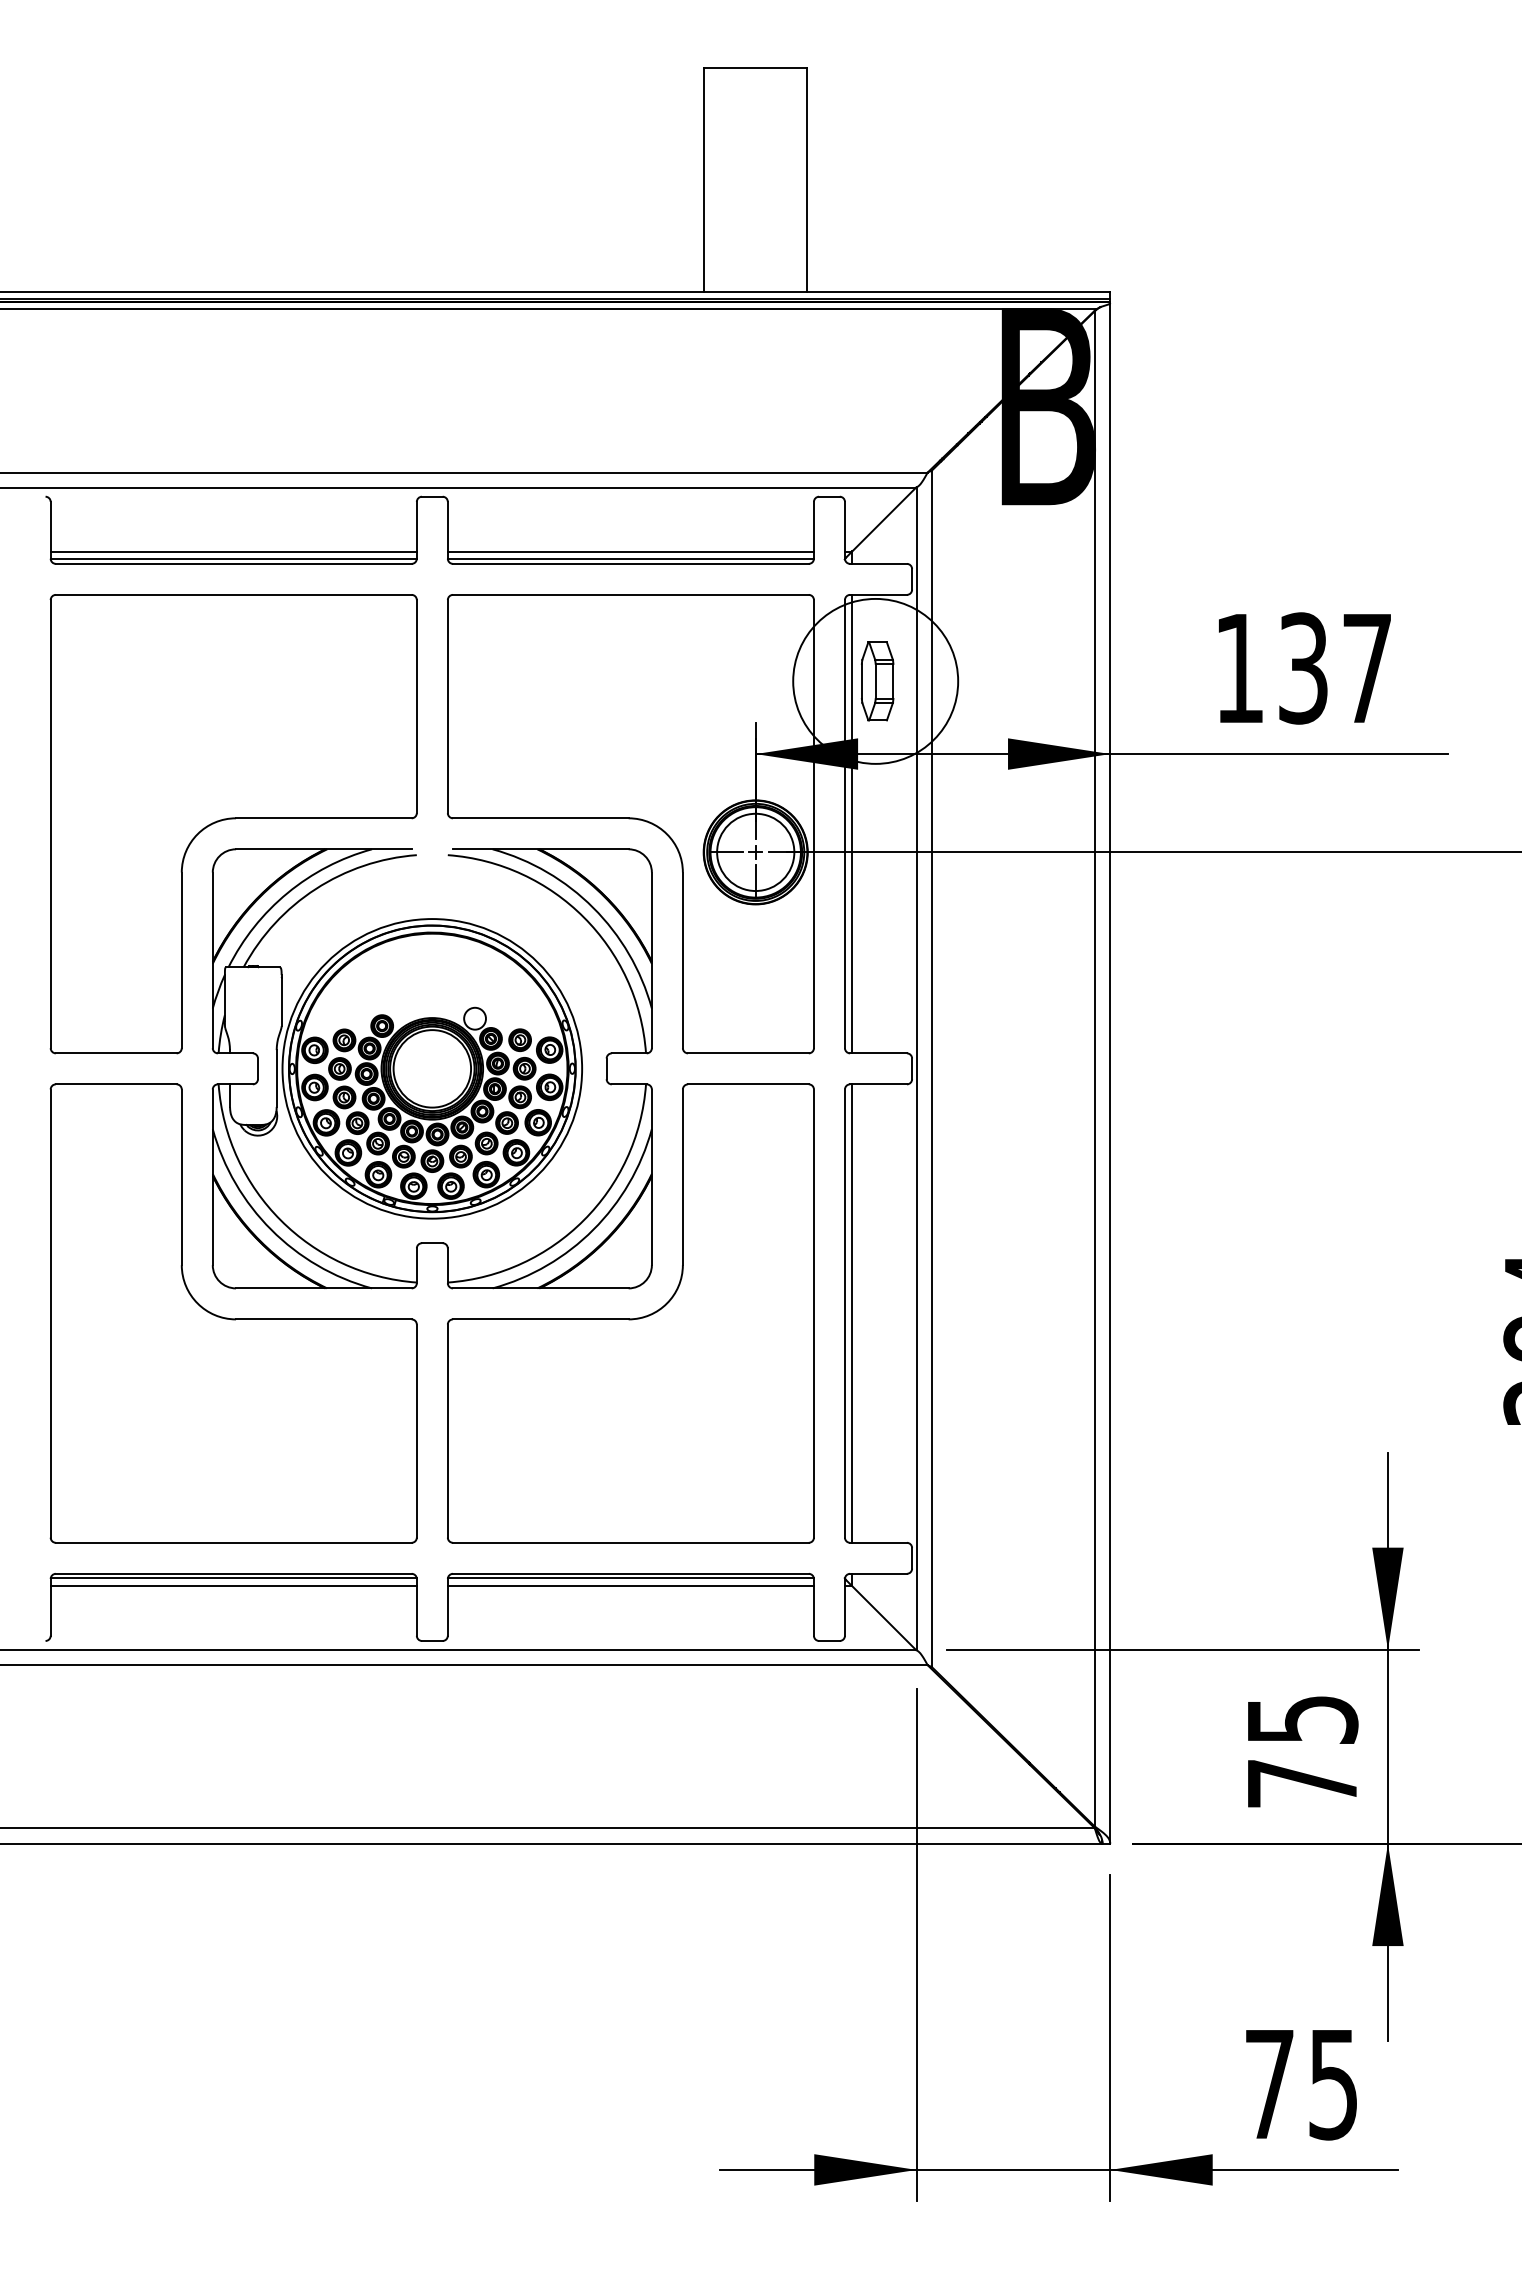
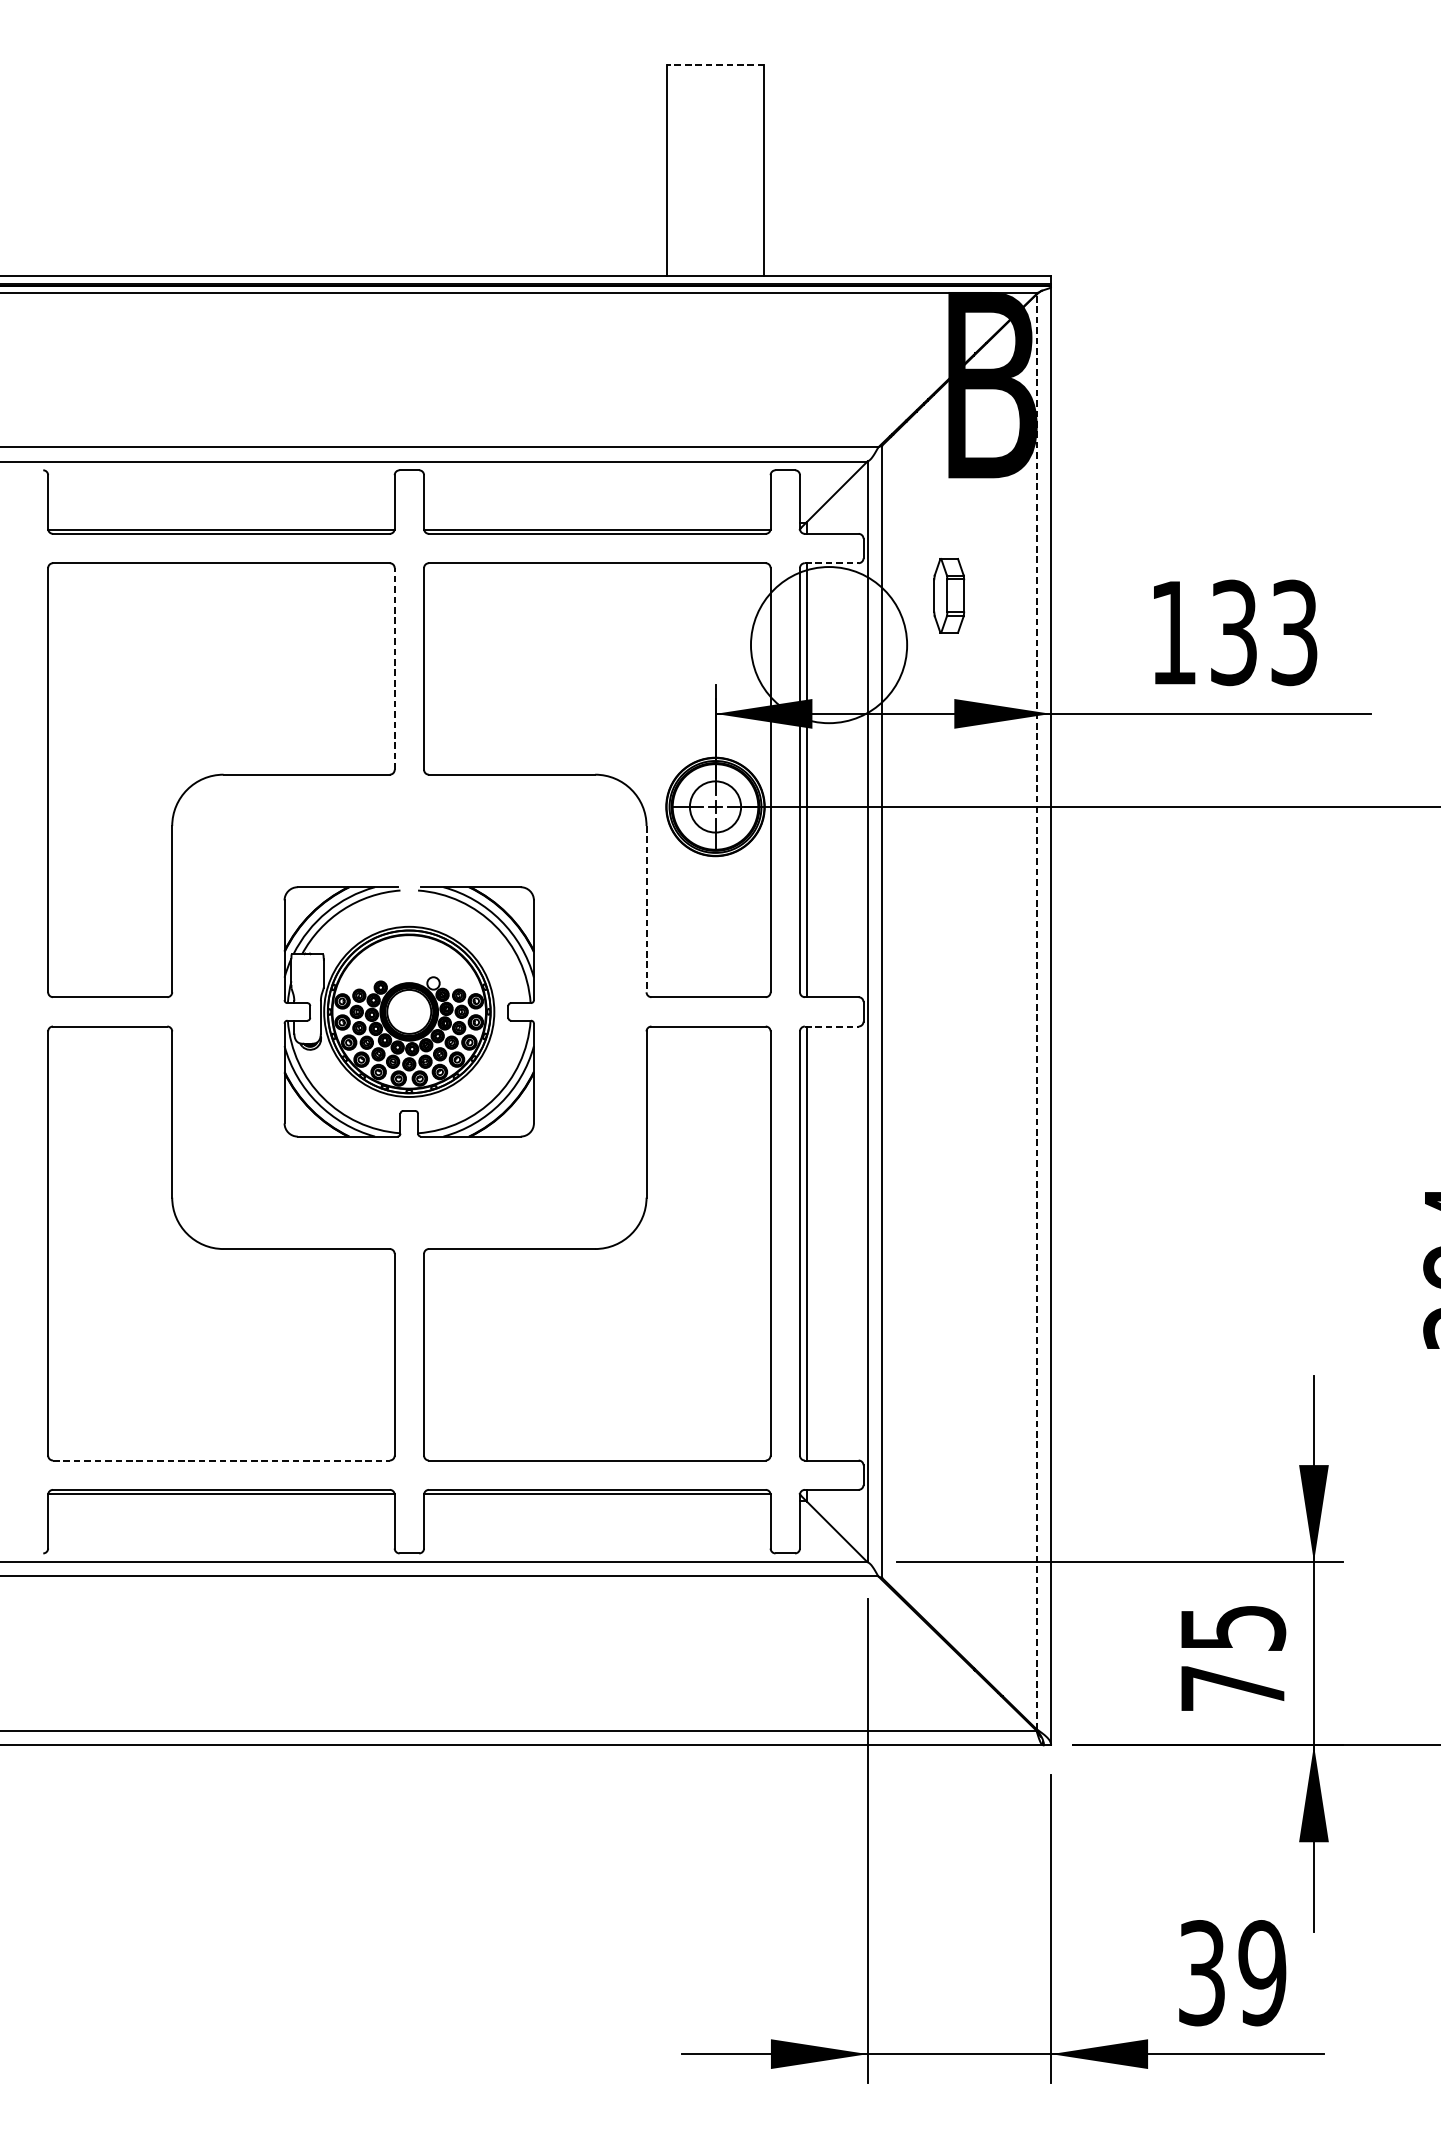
line: (755, 68) -> (715, 64), solid -> dashed
line: (233, 551) -> (221, 522), removed
line: (630, 551) -> (596, 522), removed
line: (879, 594) -> (832, 562), solid -> dashed
text: (1367, 668) -> (1294, 632), 137 -> 133
part: (877, 681) -> (949, 595), moved
line: (416, 706) -> (394, 668), solid -> dashed
circle: (755, 852) -> (715, 807), size x0.7
line: (682, 960) -> (646, 909), solid -> dashed
part: (431, 1068) -> (408, 1011), size x0.6
line: (1094, 1068) -> (1036, 1011), solid -> dashed
line: (879, 1084) -> (832, 1026), solid -> dashed
line: (233, 1542) -> (221, 1460), solid -> dashed
line: (233, 1585) -> (221, 1500), removed
line: (630, 1585) -> (596, 1500), removed
text: (1301, 2084) -> (1232, 1973), 75 -> 39

